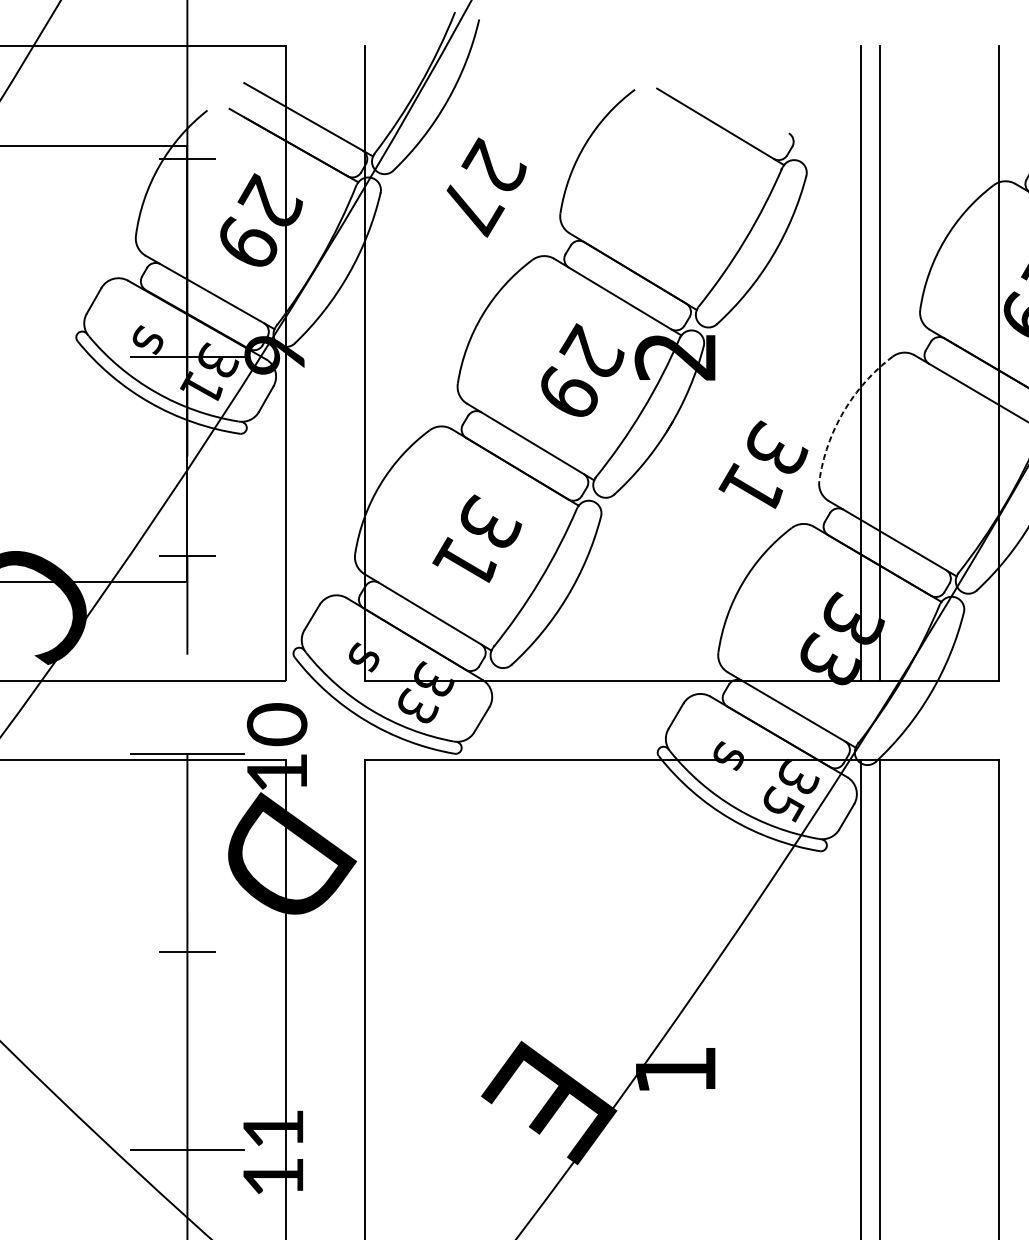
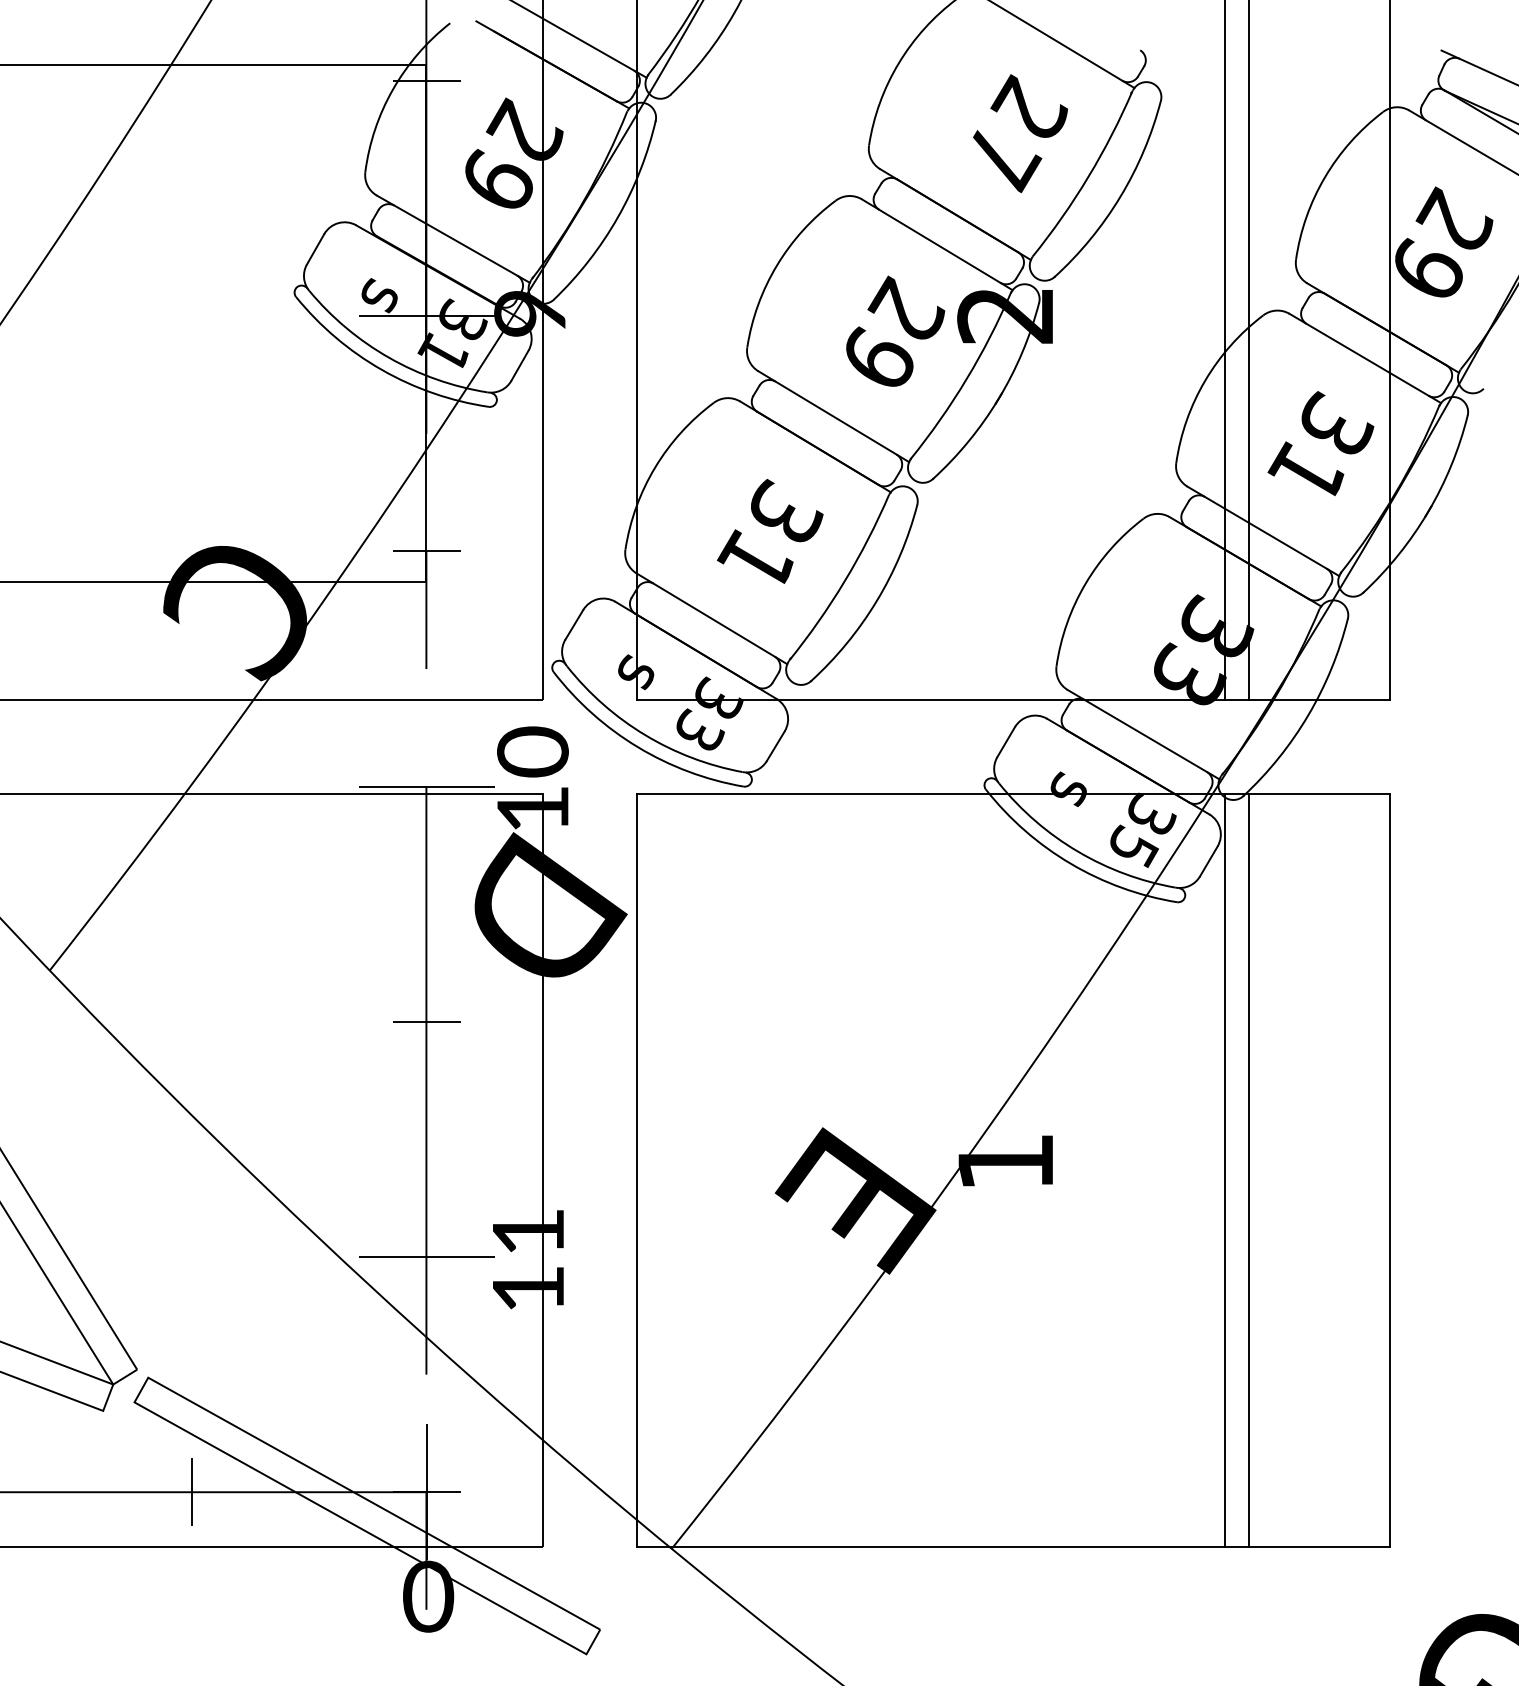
text: (486, 187) -> (1020, 133), moved
arc: (843, 411) -> (1205, 380), dashed -> solid
text: (763, 464) -> (1320, 443), moved

